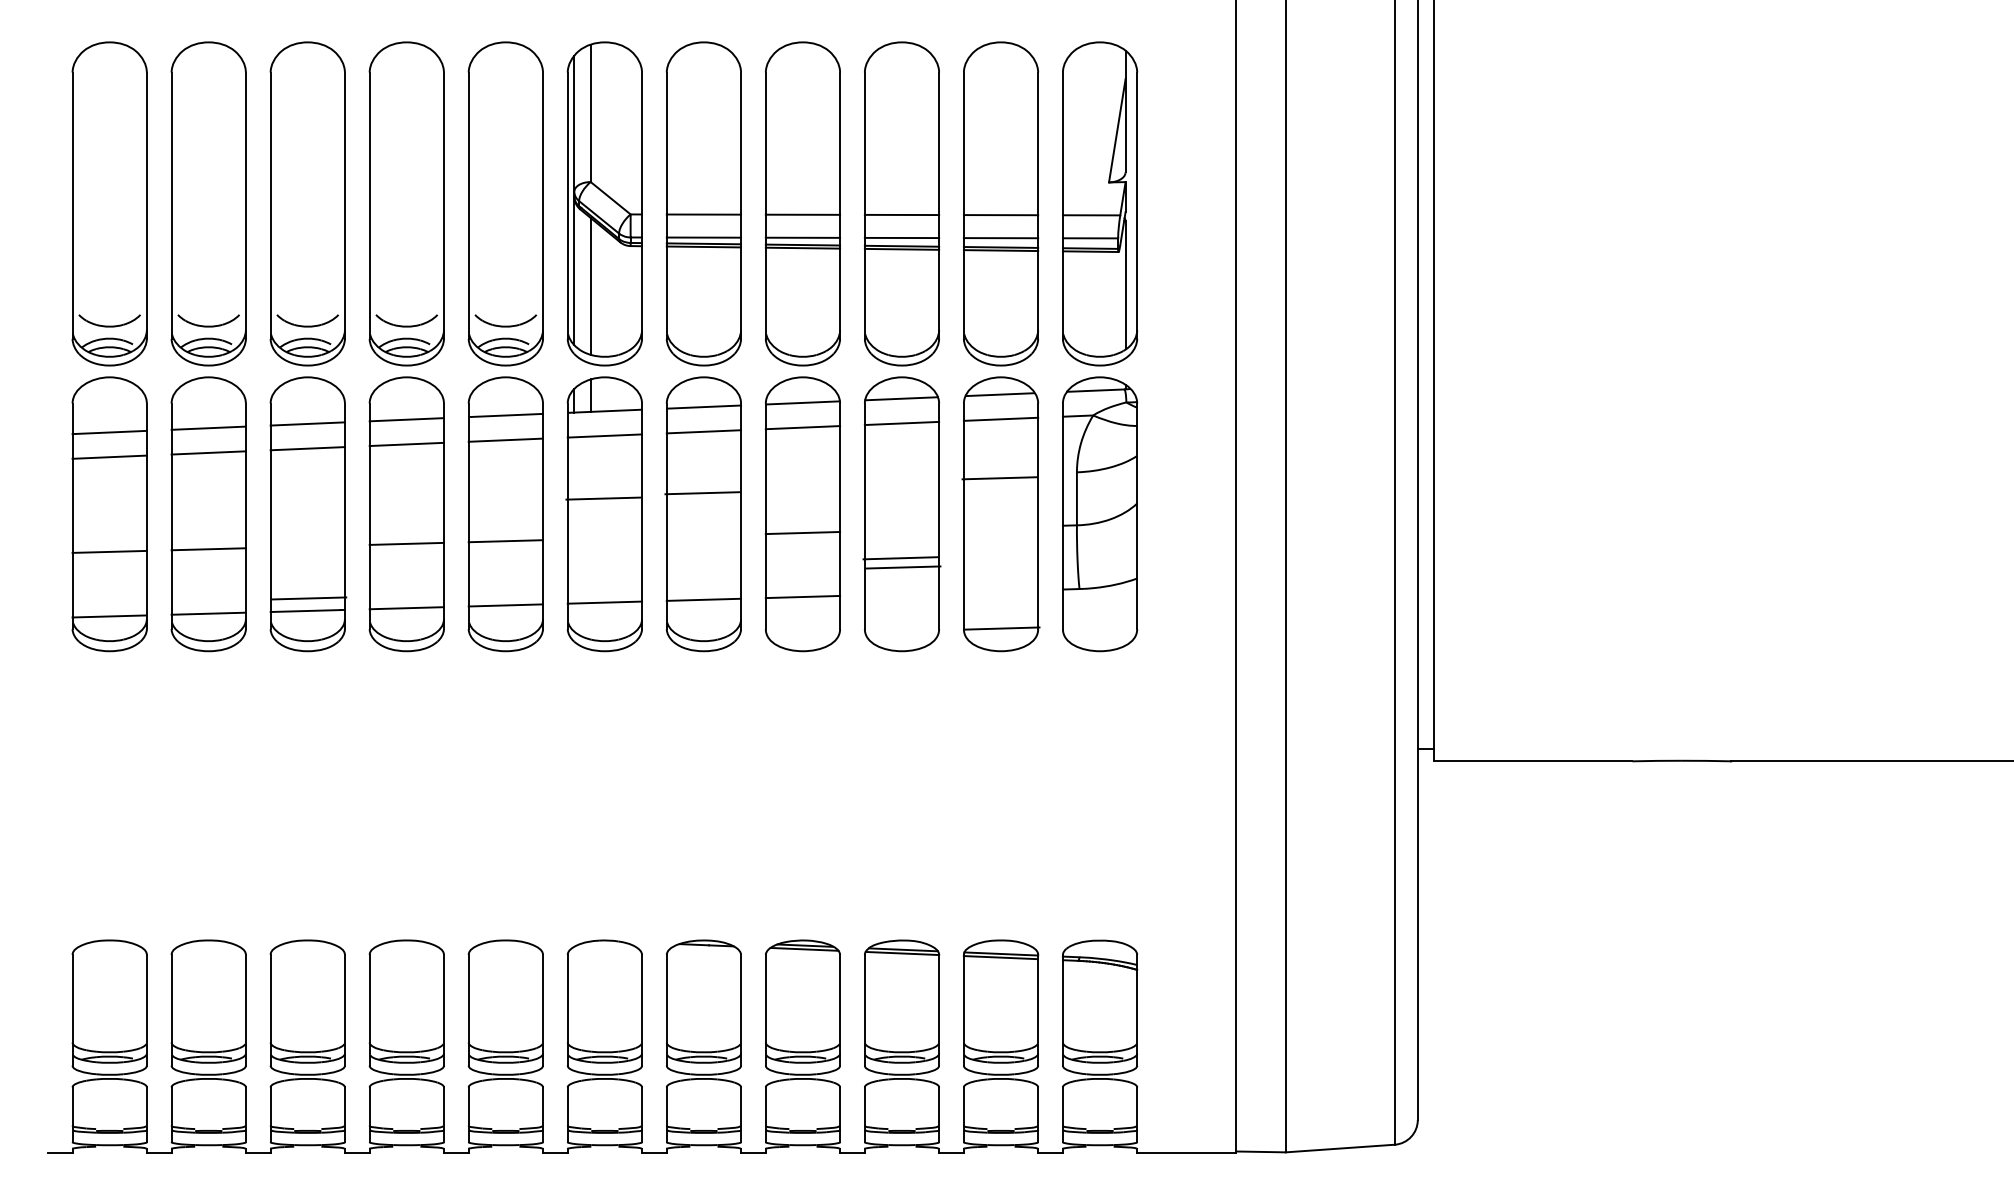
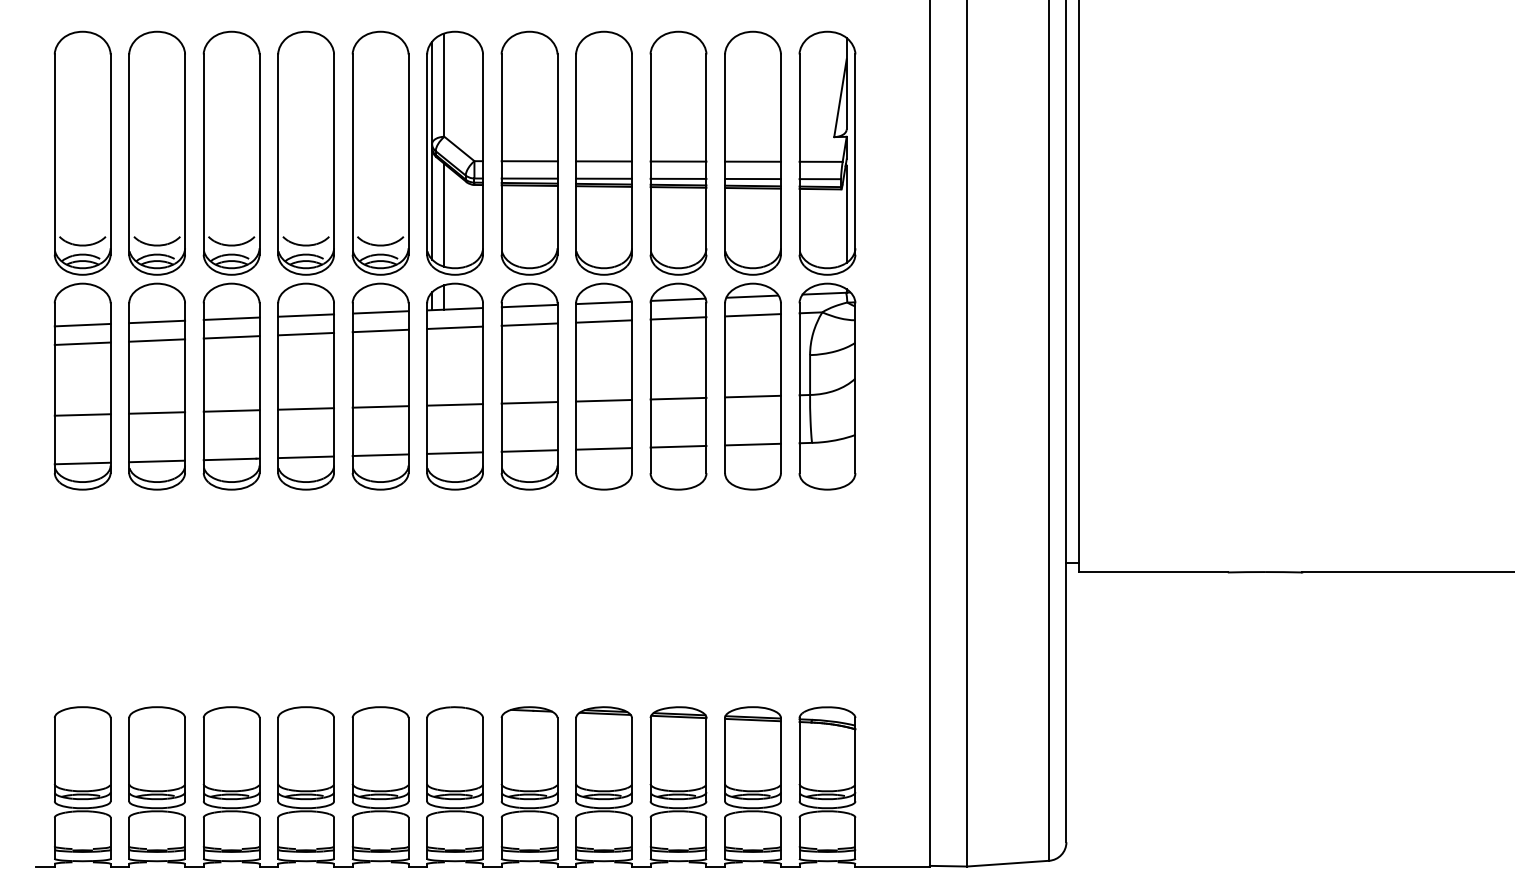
line: (999, 478) -> (752, 396), moved
line: (702, 492) -> (529, 402), moved
line: (604, 498) -> (455, 404), moved
line: (900, 557) -> (678, 446), moved
line: (903, 567) -> (678, 398), moved
line: (308, 597) -> (231, 410), moved
line: (1001, 628) -> (752, 444), moved

